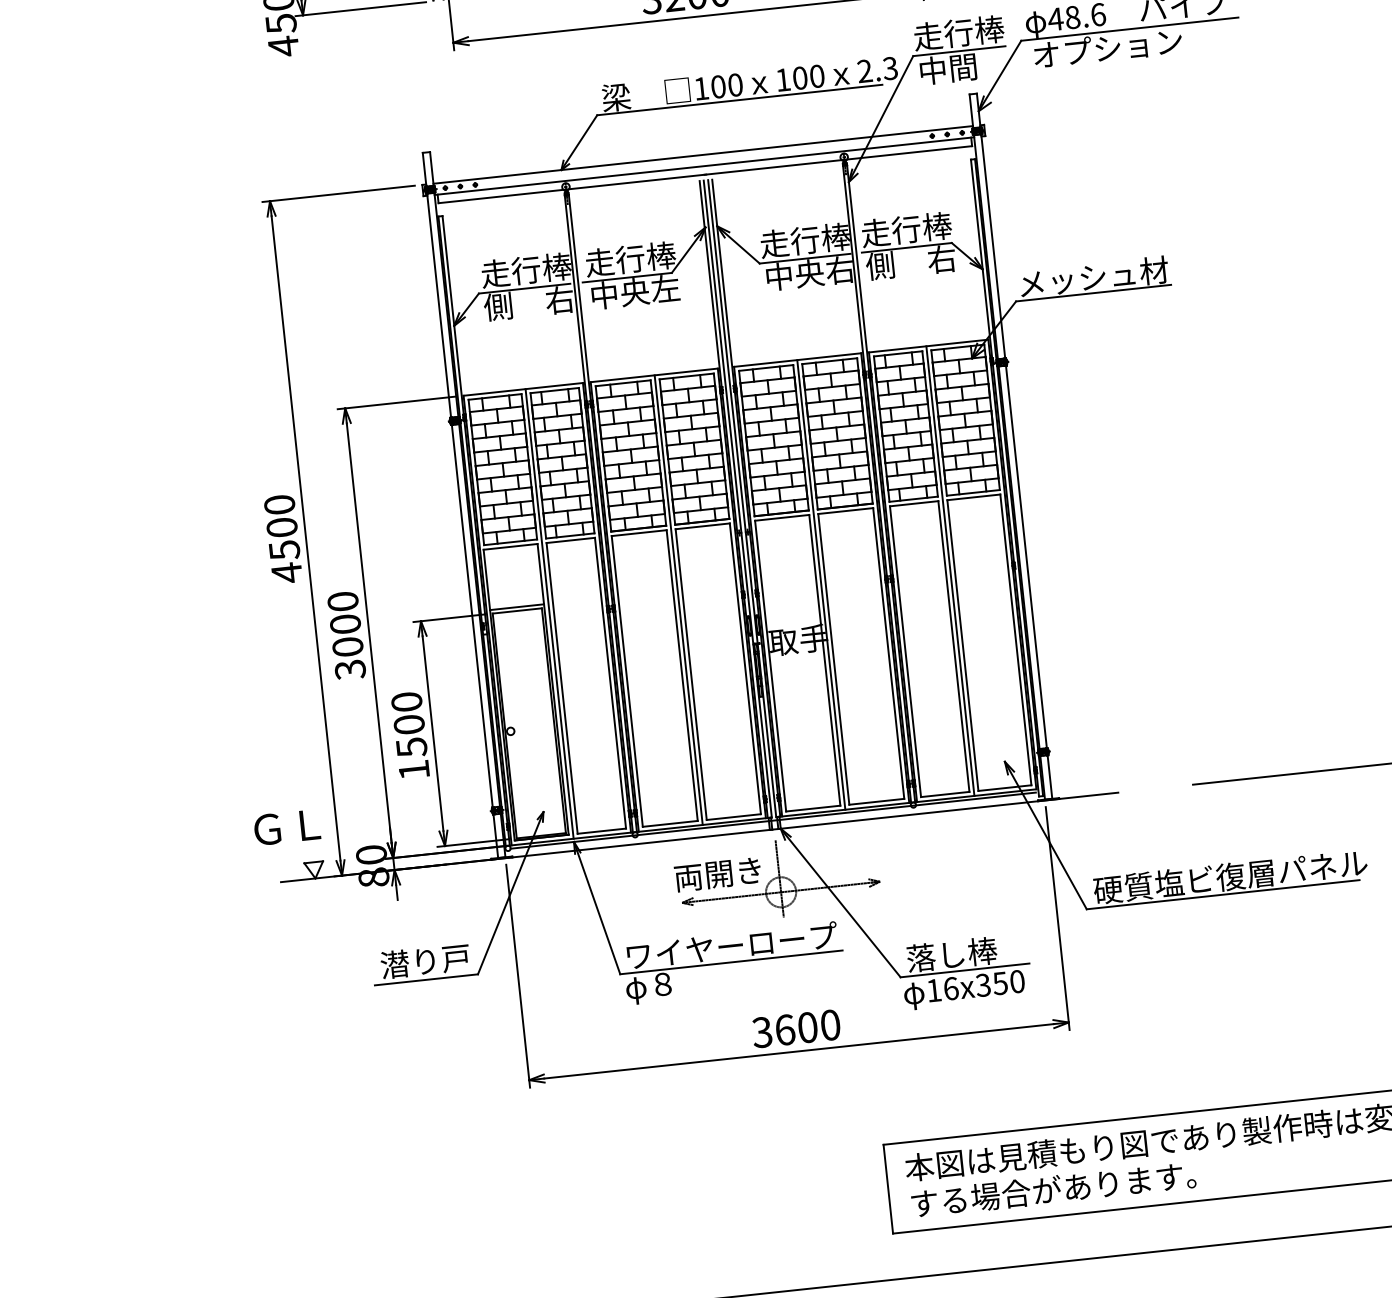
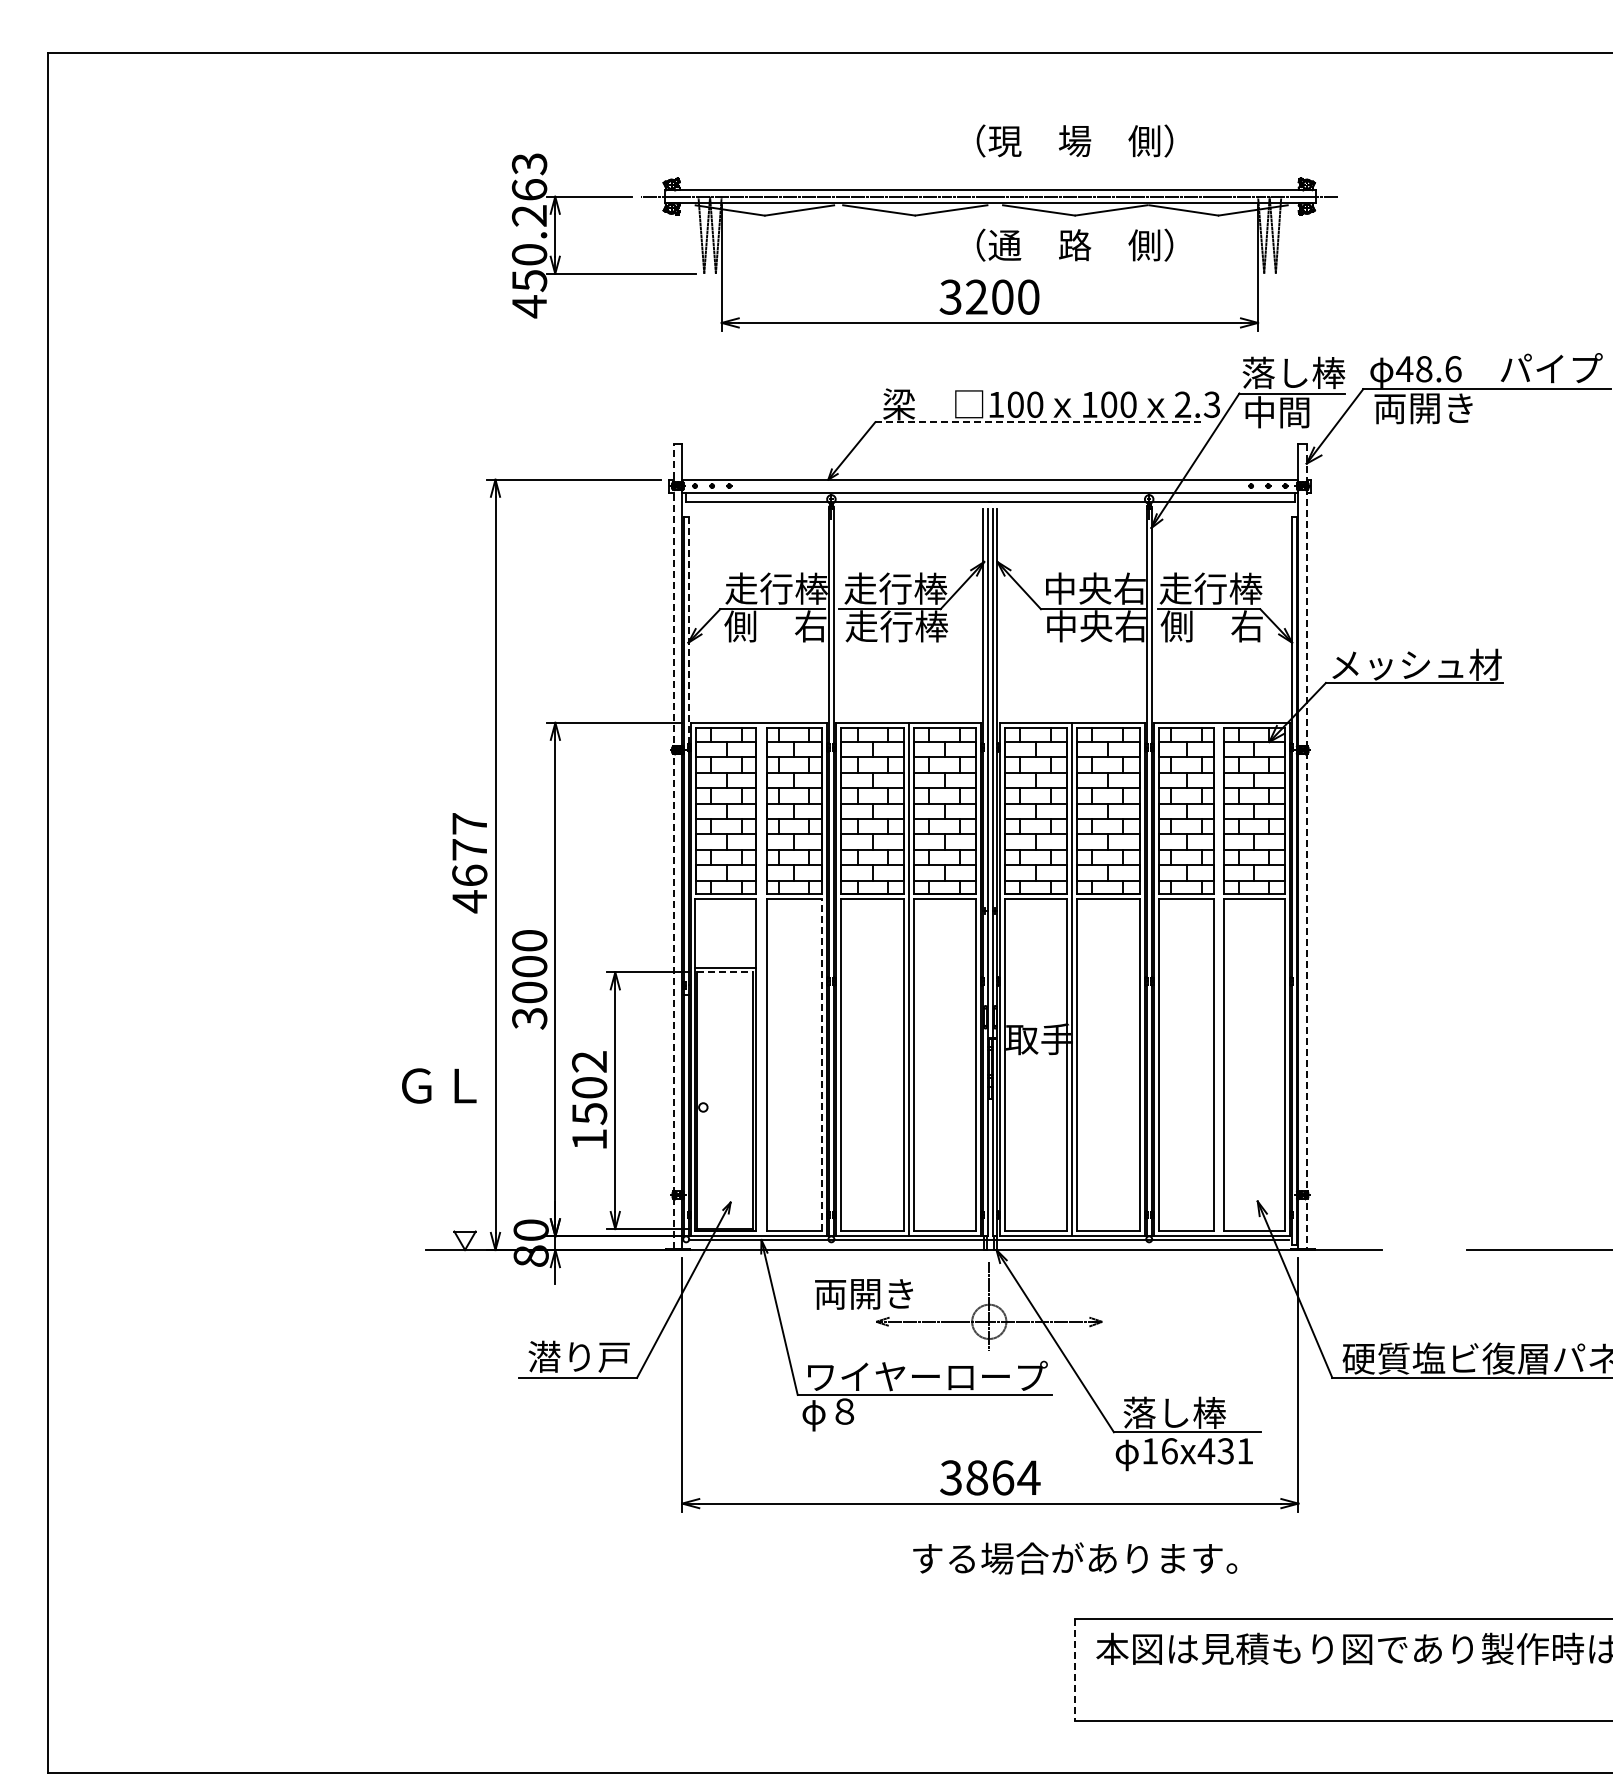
text: (942, 34) -> (1275, 372), 走行棒 -> 落し棒
text: (1107, 48) -> (1459, 408), オプション -> 両開き
line: (740, 100) -> (1038, 422), solid -> dashed
text: (804, 240) -> (1094, 588), 走行棒 -> 中央右
text: (634, 292) -> (896, 626), 中央左 -> 走行棒
line: (453, 315) -> (688, 630), solid -> dashed
line: (1014, 446) -> (1306, 846), solid -> dashed
line: (460, 505) -> (673, 846), solid -> dashed
text: (281, 527) -> (469, 849), 4500 -> 4677
line: (950, 571) -> (1219, 979), removed
line: (517, 611) -> (725, 972), solid -> dashed
line: (549, 613) -> (761, 979), removed
line: (610, 682) -> (821, 1064), solid -> dashed
text: (406, 701) -> (589, 1061), 1500 -> 1502
text: (287, 826) -> (439, 1085), moved
text: (717, 874) -> (863, 1294), moved
text: (1000, 983) -> (1225, 1451), 16x350 -> 16x431
text: (808, 1027) -> (1003, 1477), 3600 -> 3864
line: (888, 1189) -> (1074, 1670), solid -> dashed
text: (1053, 1189) -> (1075, 1558), moved

